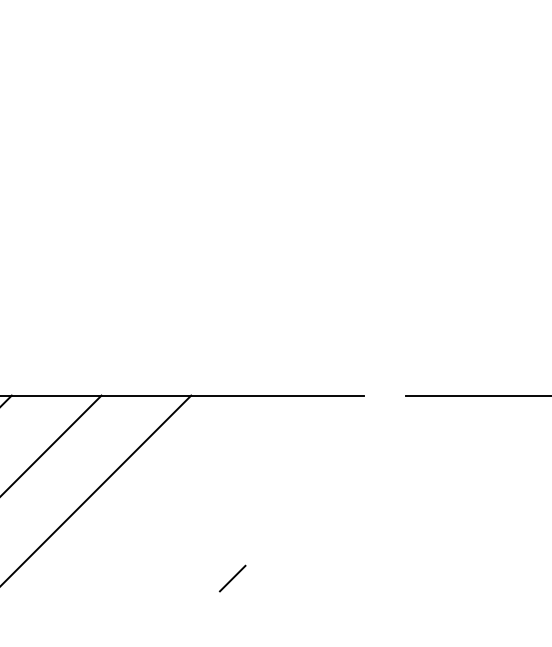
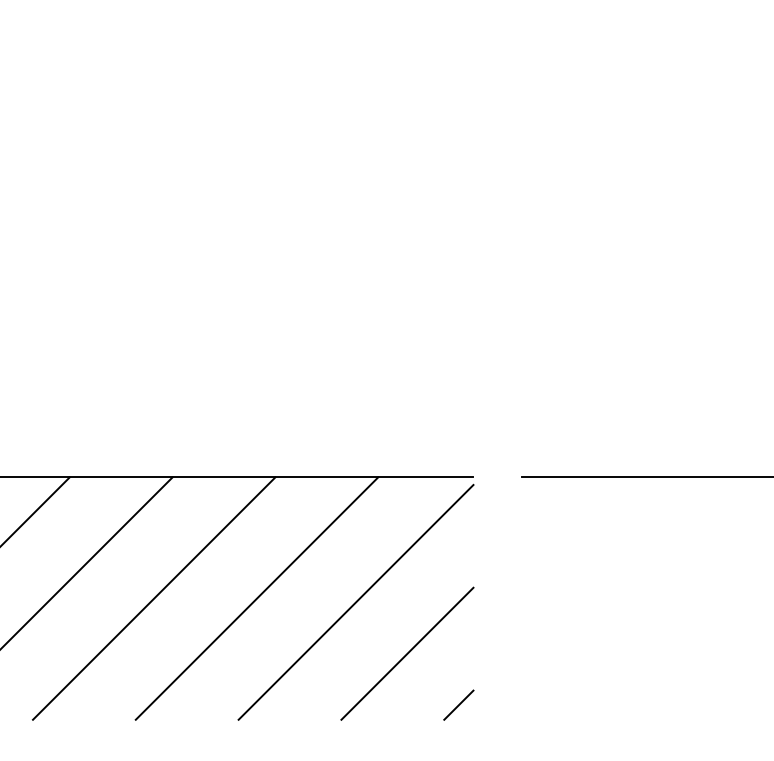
line: (174, 501) -> (256, 598), added
line: (261, 503) -> (355, 601), added
line: (306, 549) -> (407, 653), added
line: (232, 577) -> (458, 704), moved

